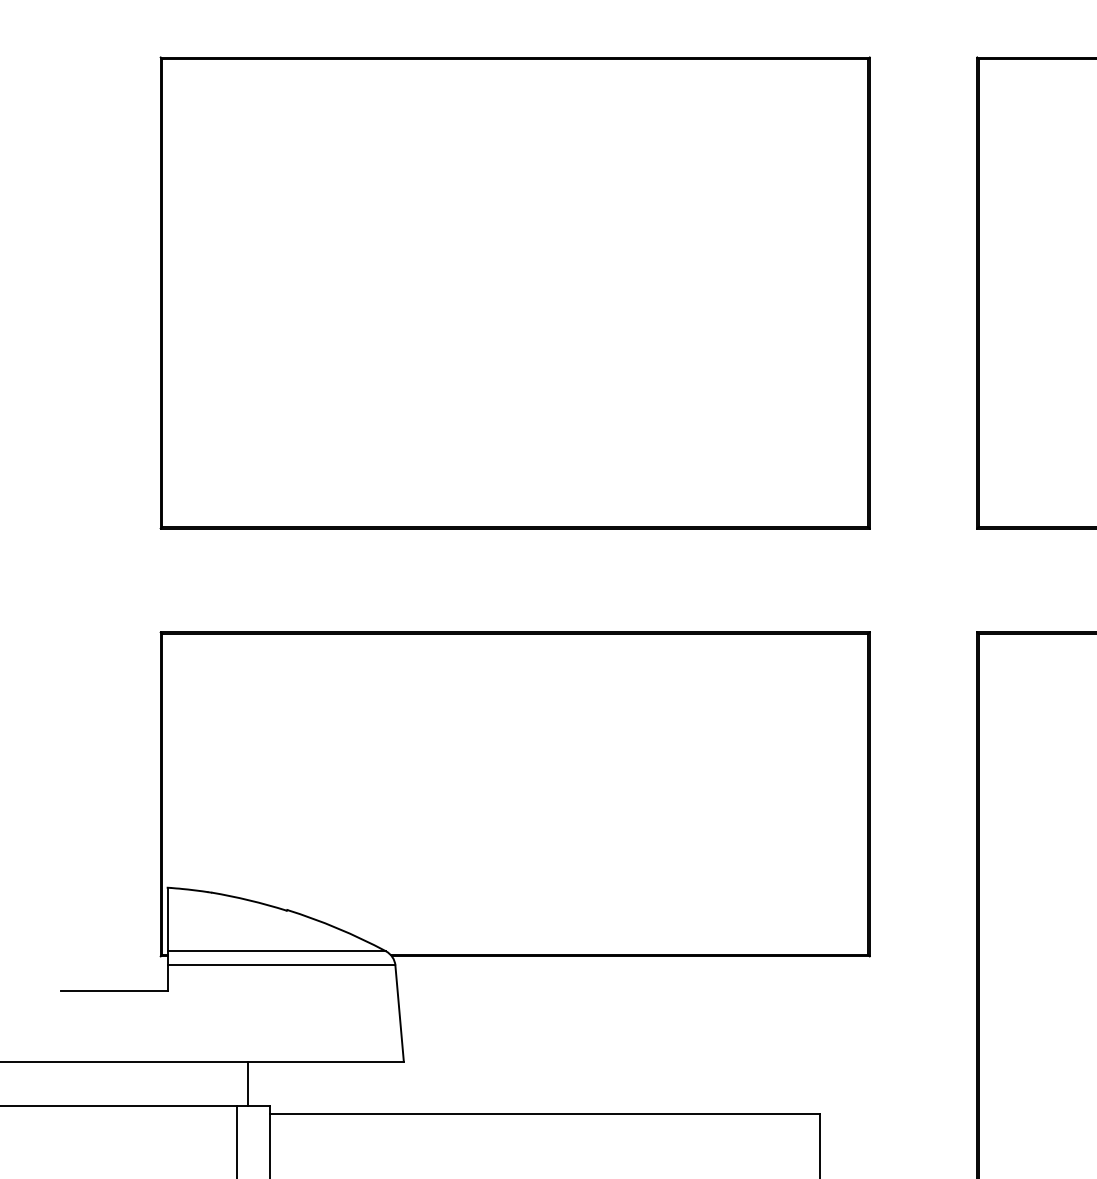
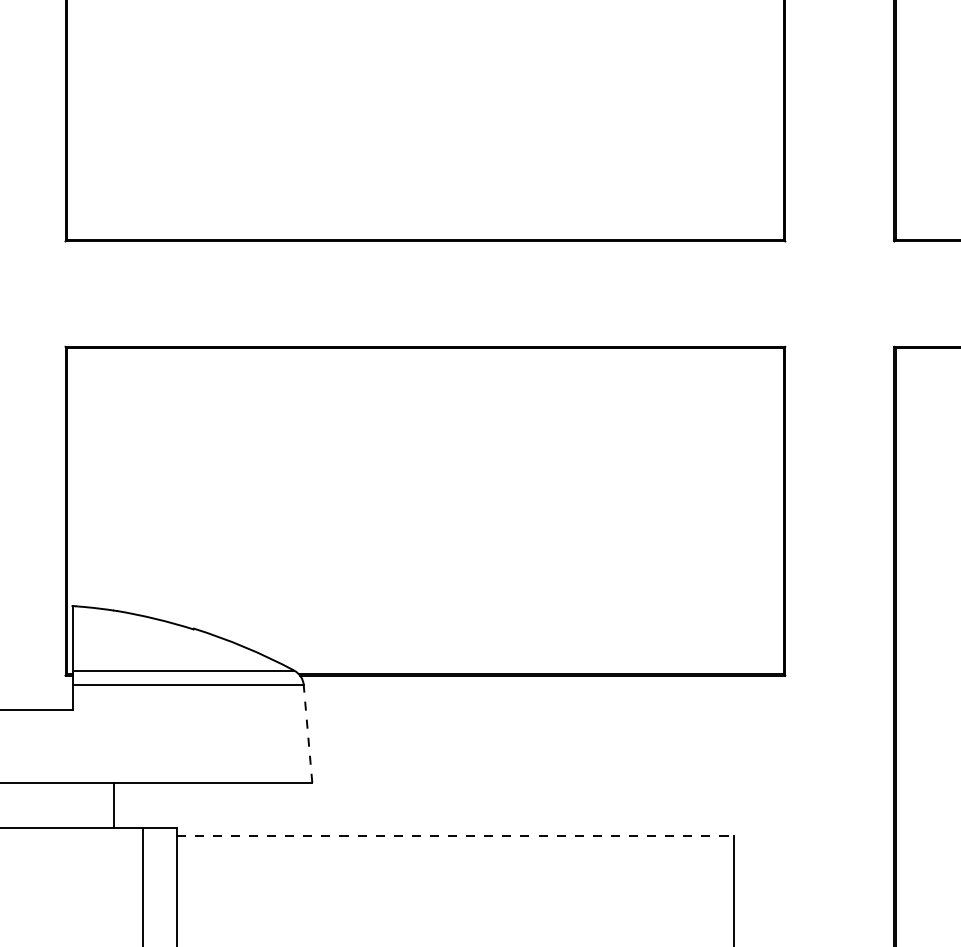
line: (399, 1013) -> (307, 733), solid -> dashed
line: (247, 1083) -> (113, 804), moved
line: (544, 1114) -> (455, 836), solid -> dashed

